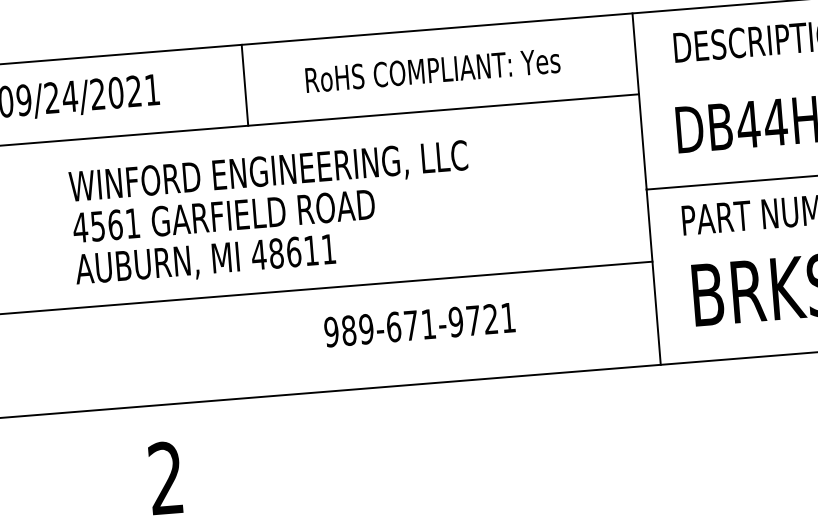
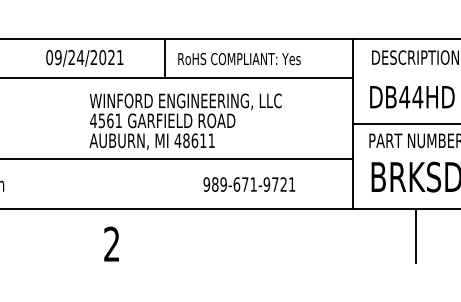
text: (432, 71) -> (239, 59), moved
text: (271, 213) -> (185, 121), moved
text: (420, 324) -> (249, 184), moved
line: (796, 409) -> (416, 235), added

